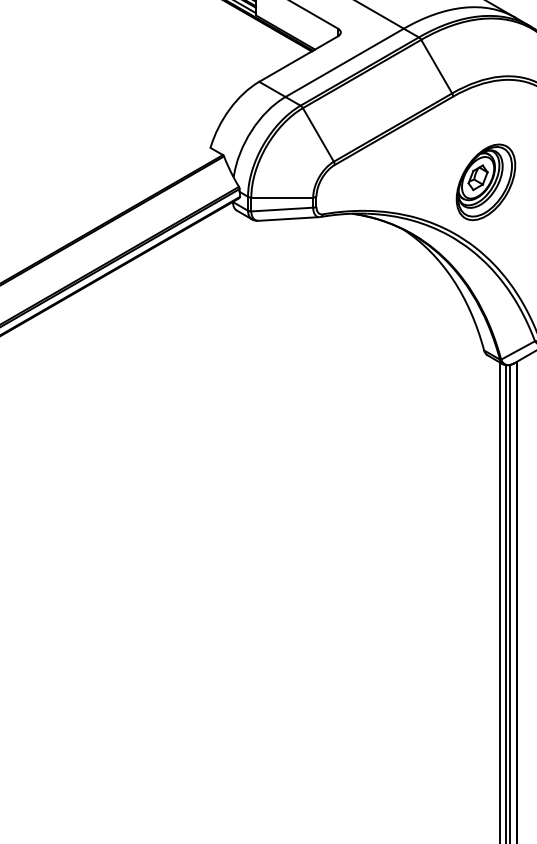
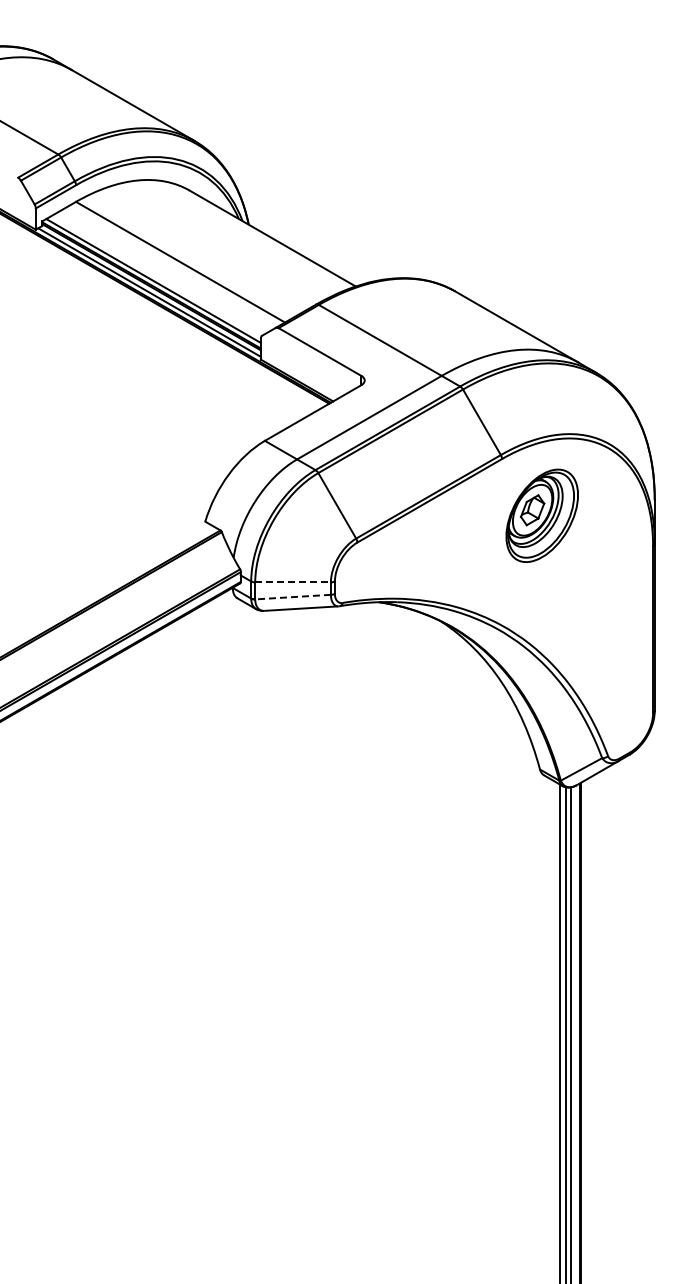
part: (485, 182) -> (541, 515), moved
line: (282, 197) -> (293, 582), solid -> dashed
line: (282, 209) -> (293, 597), solid -> dashed

